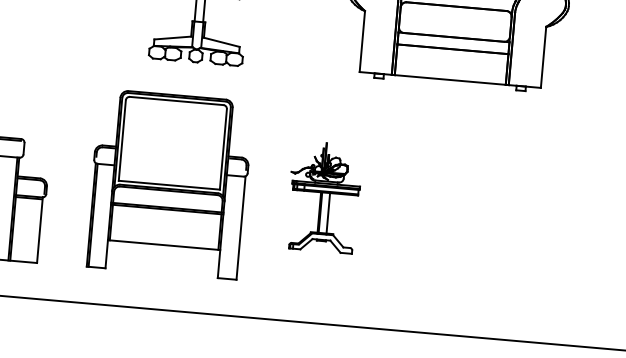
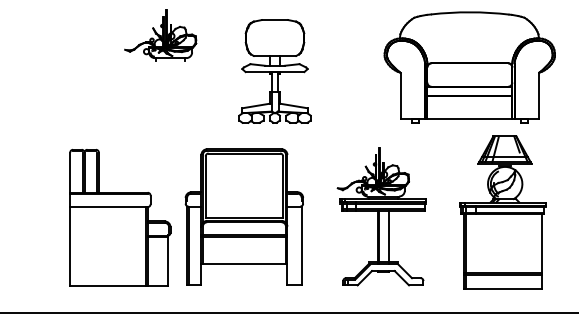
part: (168, 183) -> (243, 216), moved
part: (323, 196) -> (381, 216), size x1.67
part: (482, 205) -> (502, 212), added

